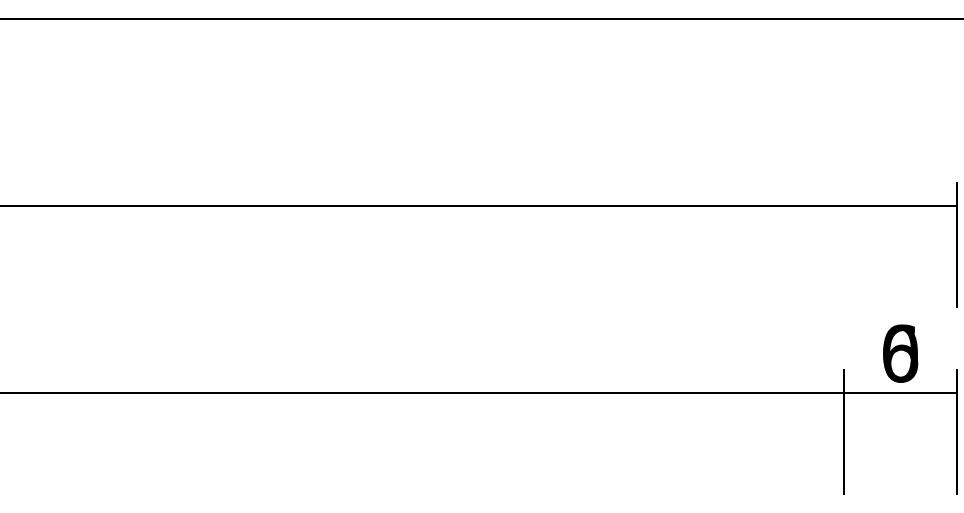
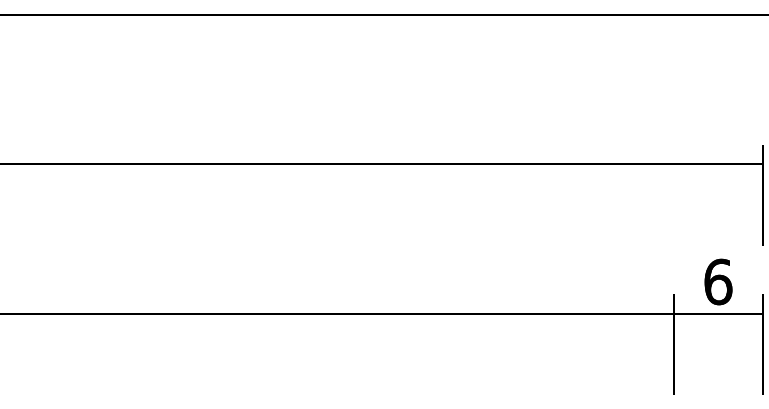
text: (900, 353) -> (718, 281), 0 -> 6

